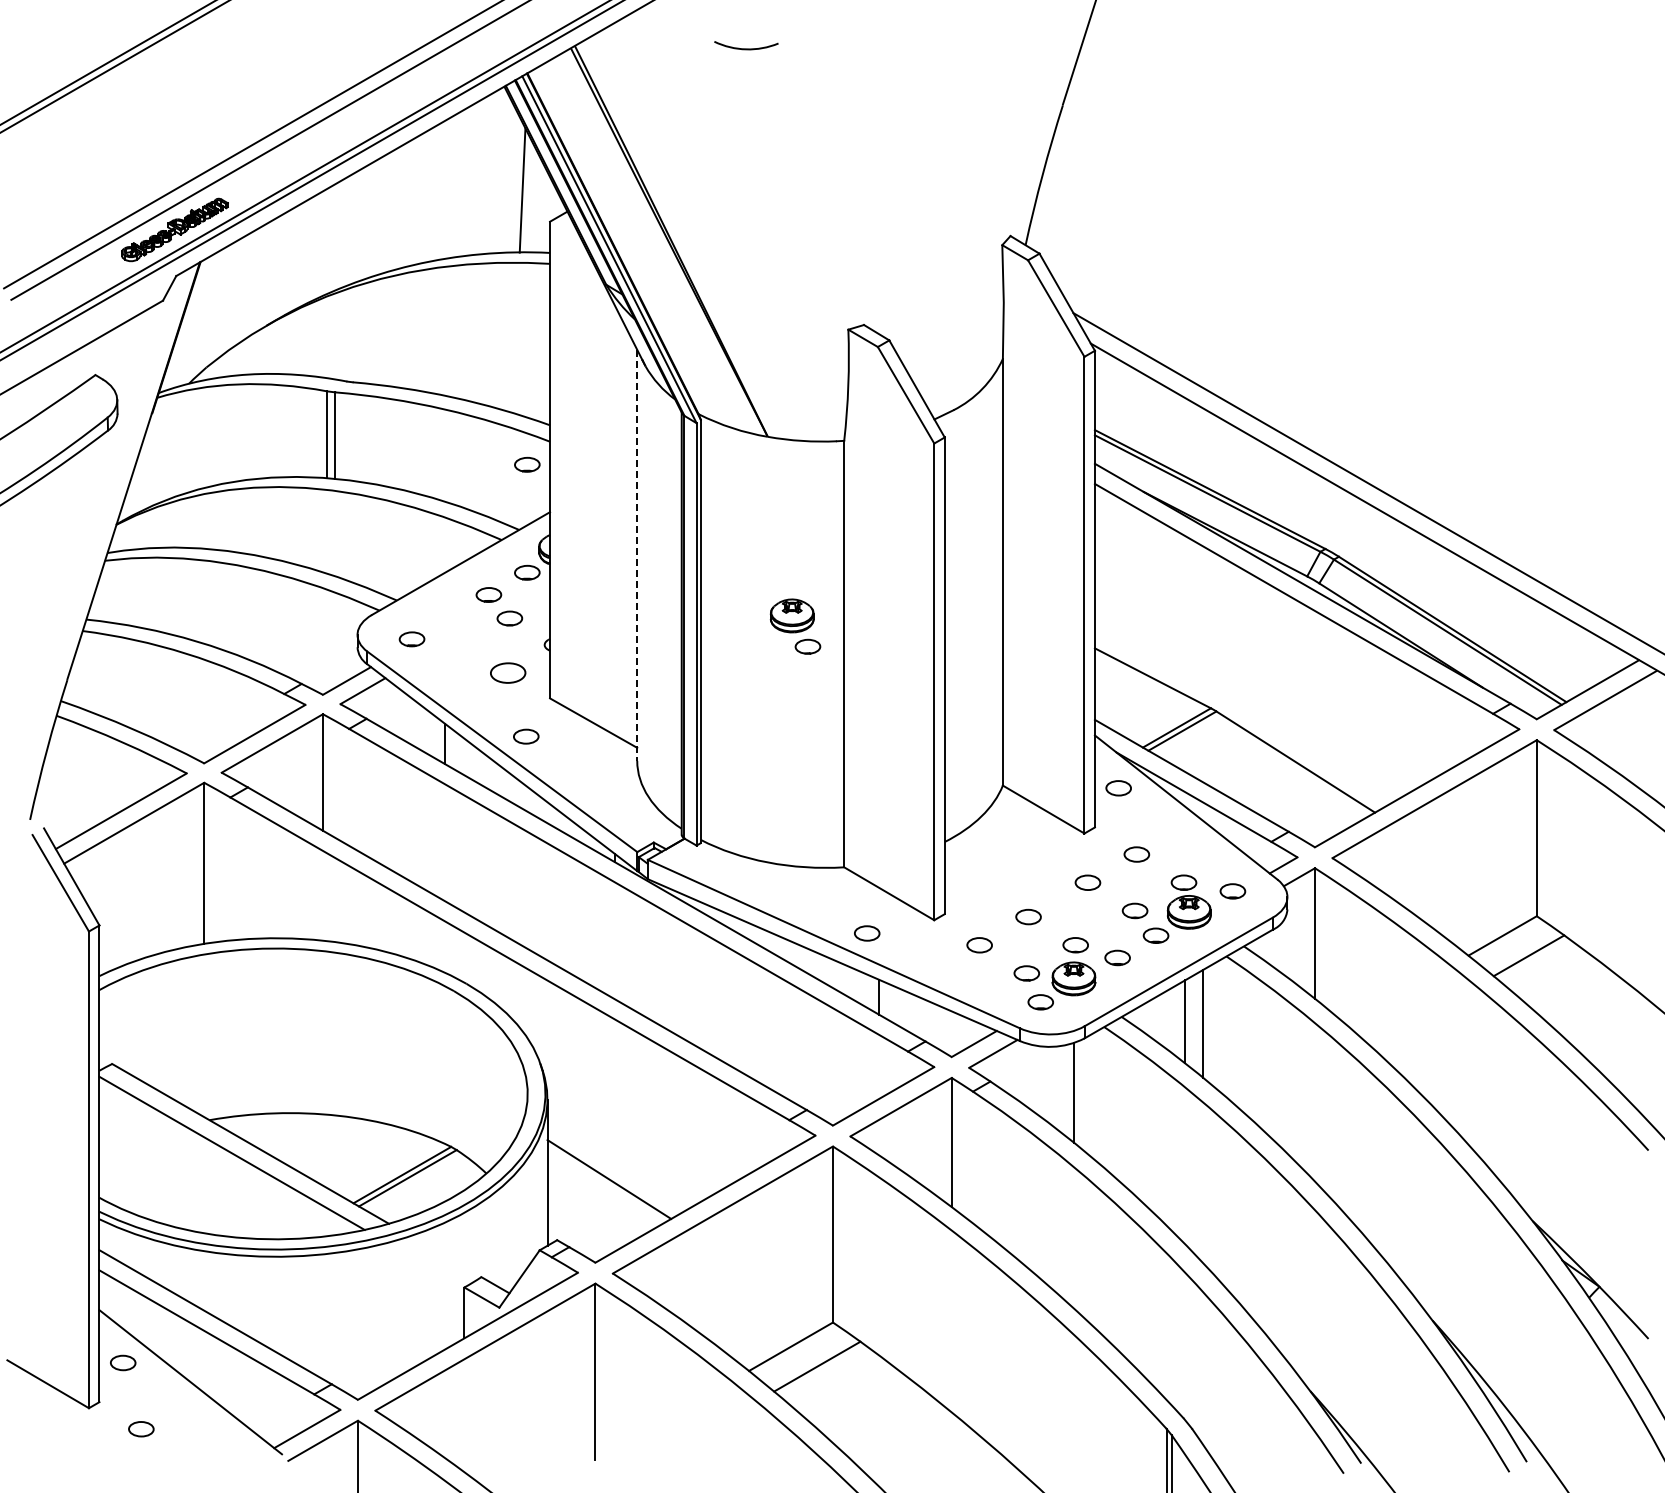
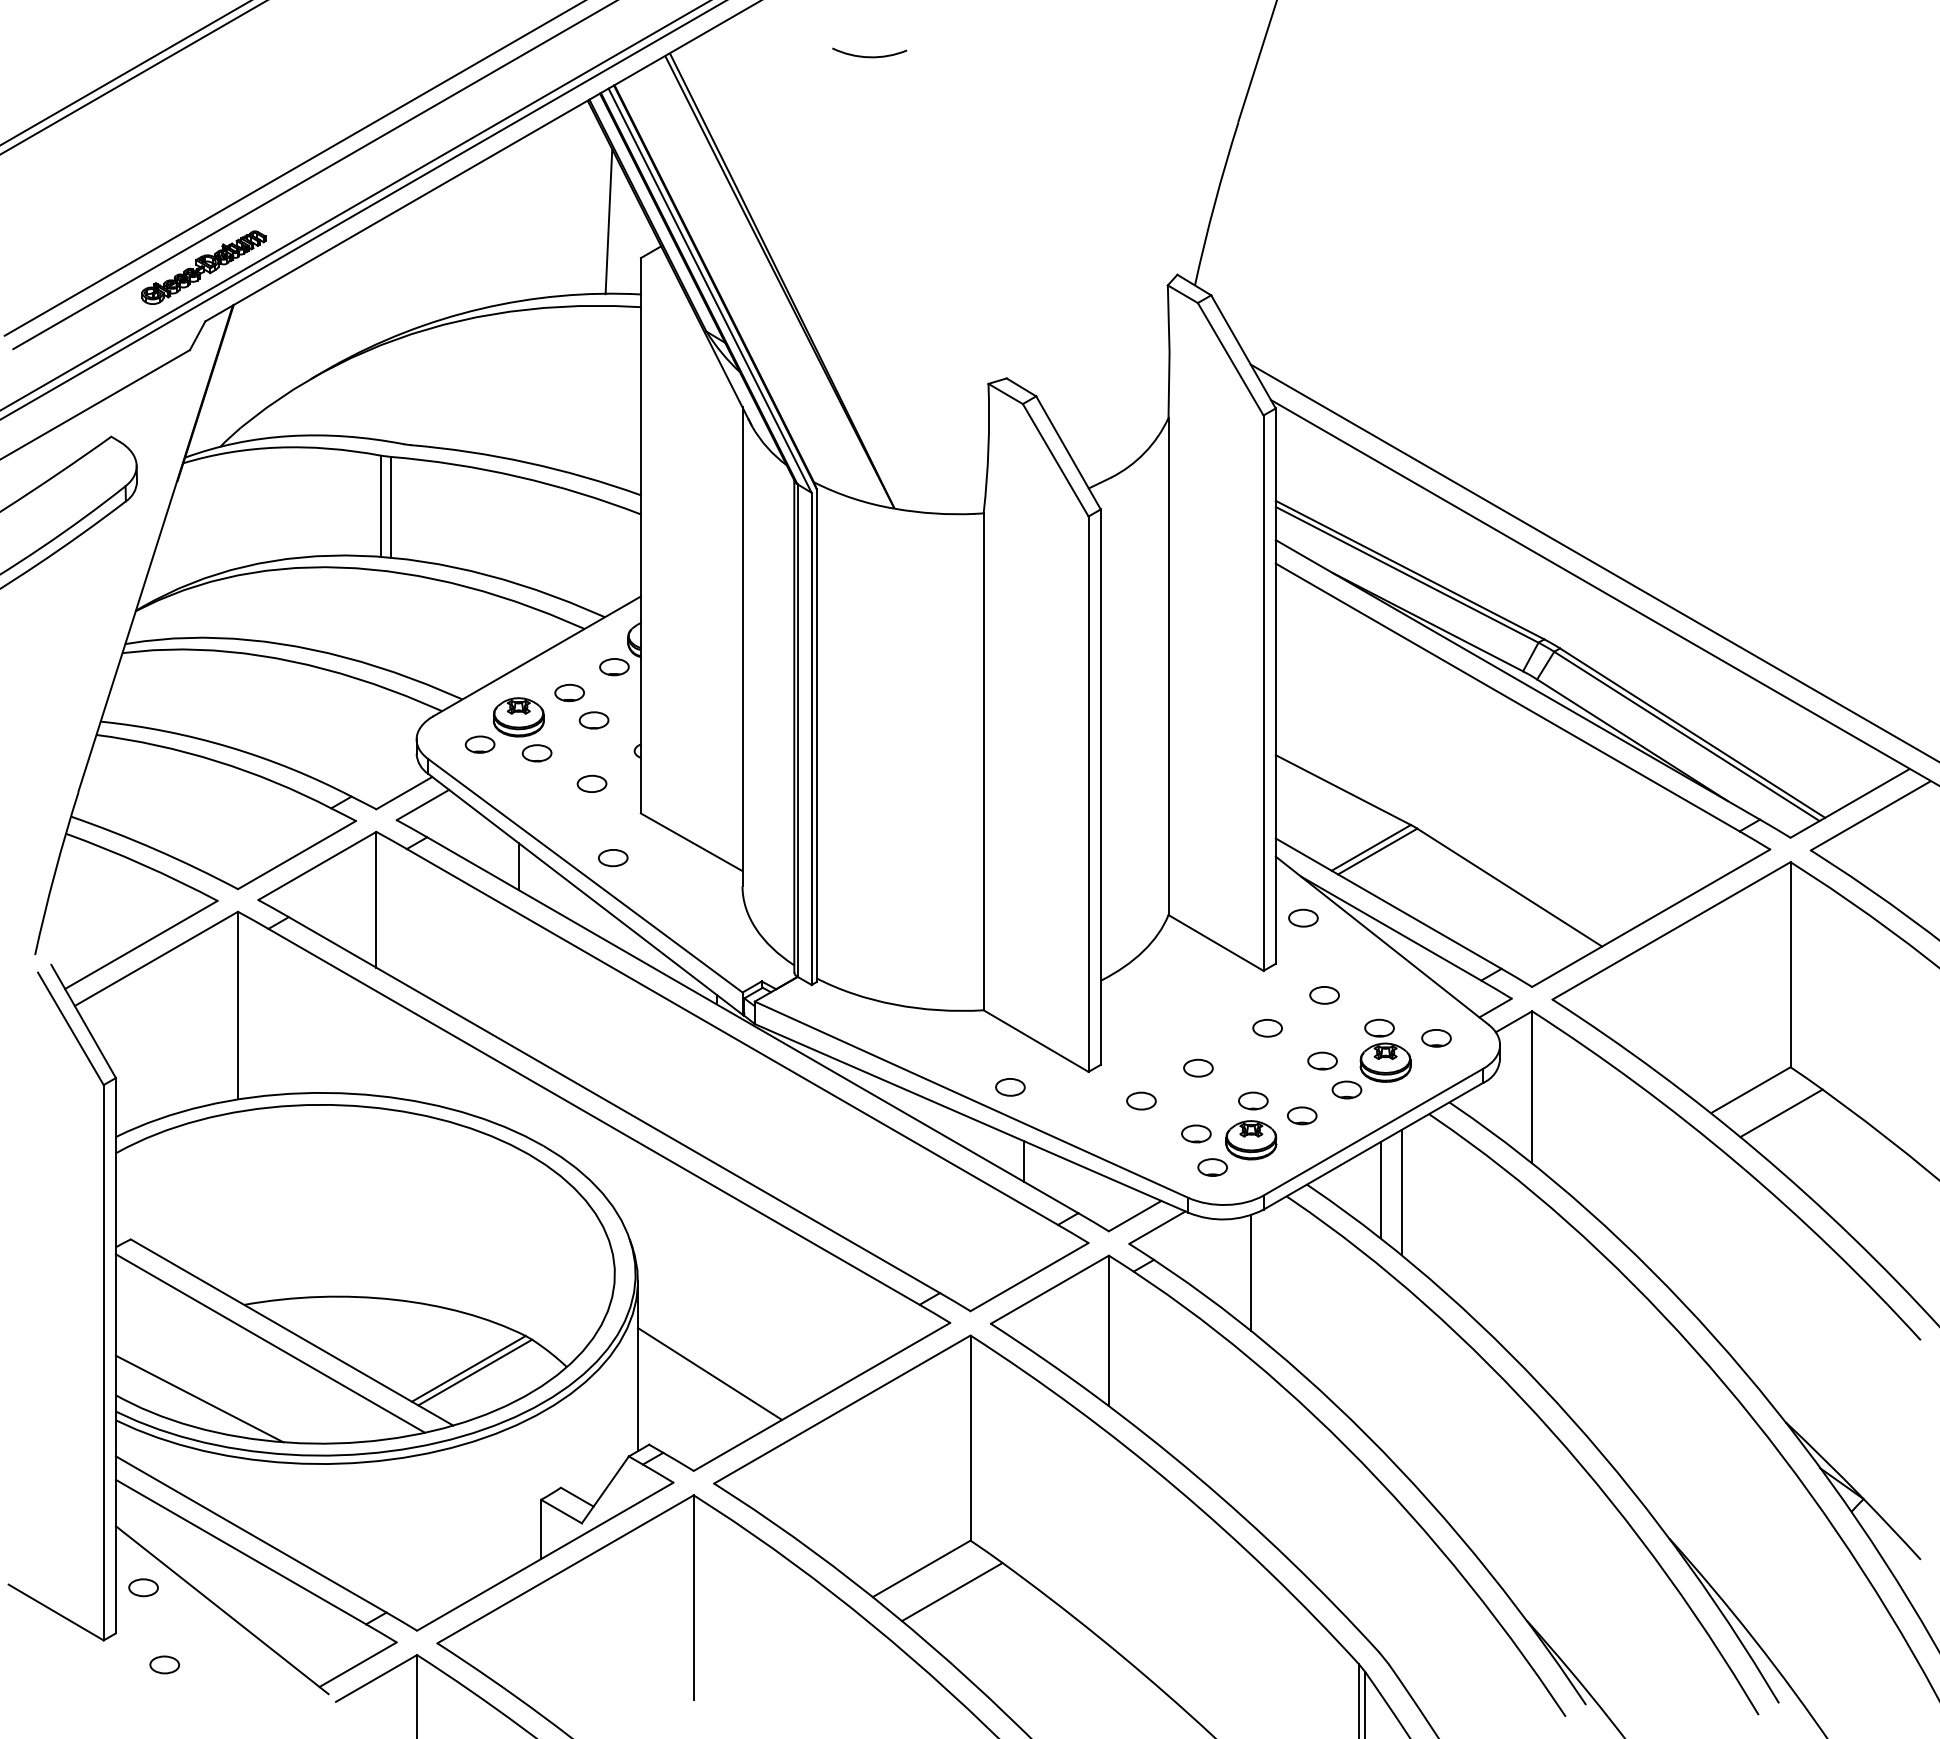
part: (527, 464) -> (614, 540), removed
line: (637, 555) -> (742, 646), dashed -> solid
part: (795, 626) -> (522, 729), moved
part: (507, 672) -> (591, 783), size x0.71
line: (171, 1200) -> (199, 1398), added

